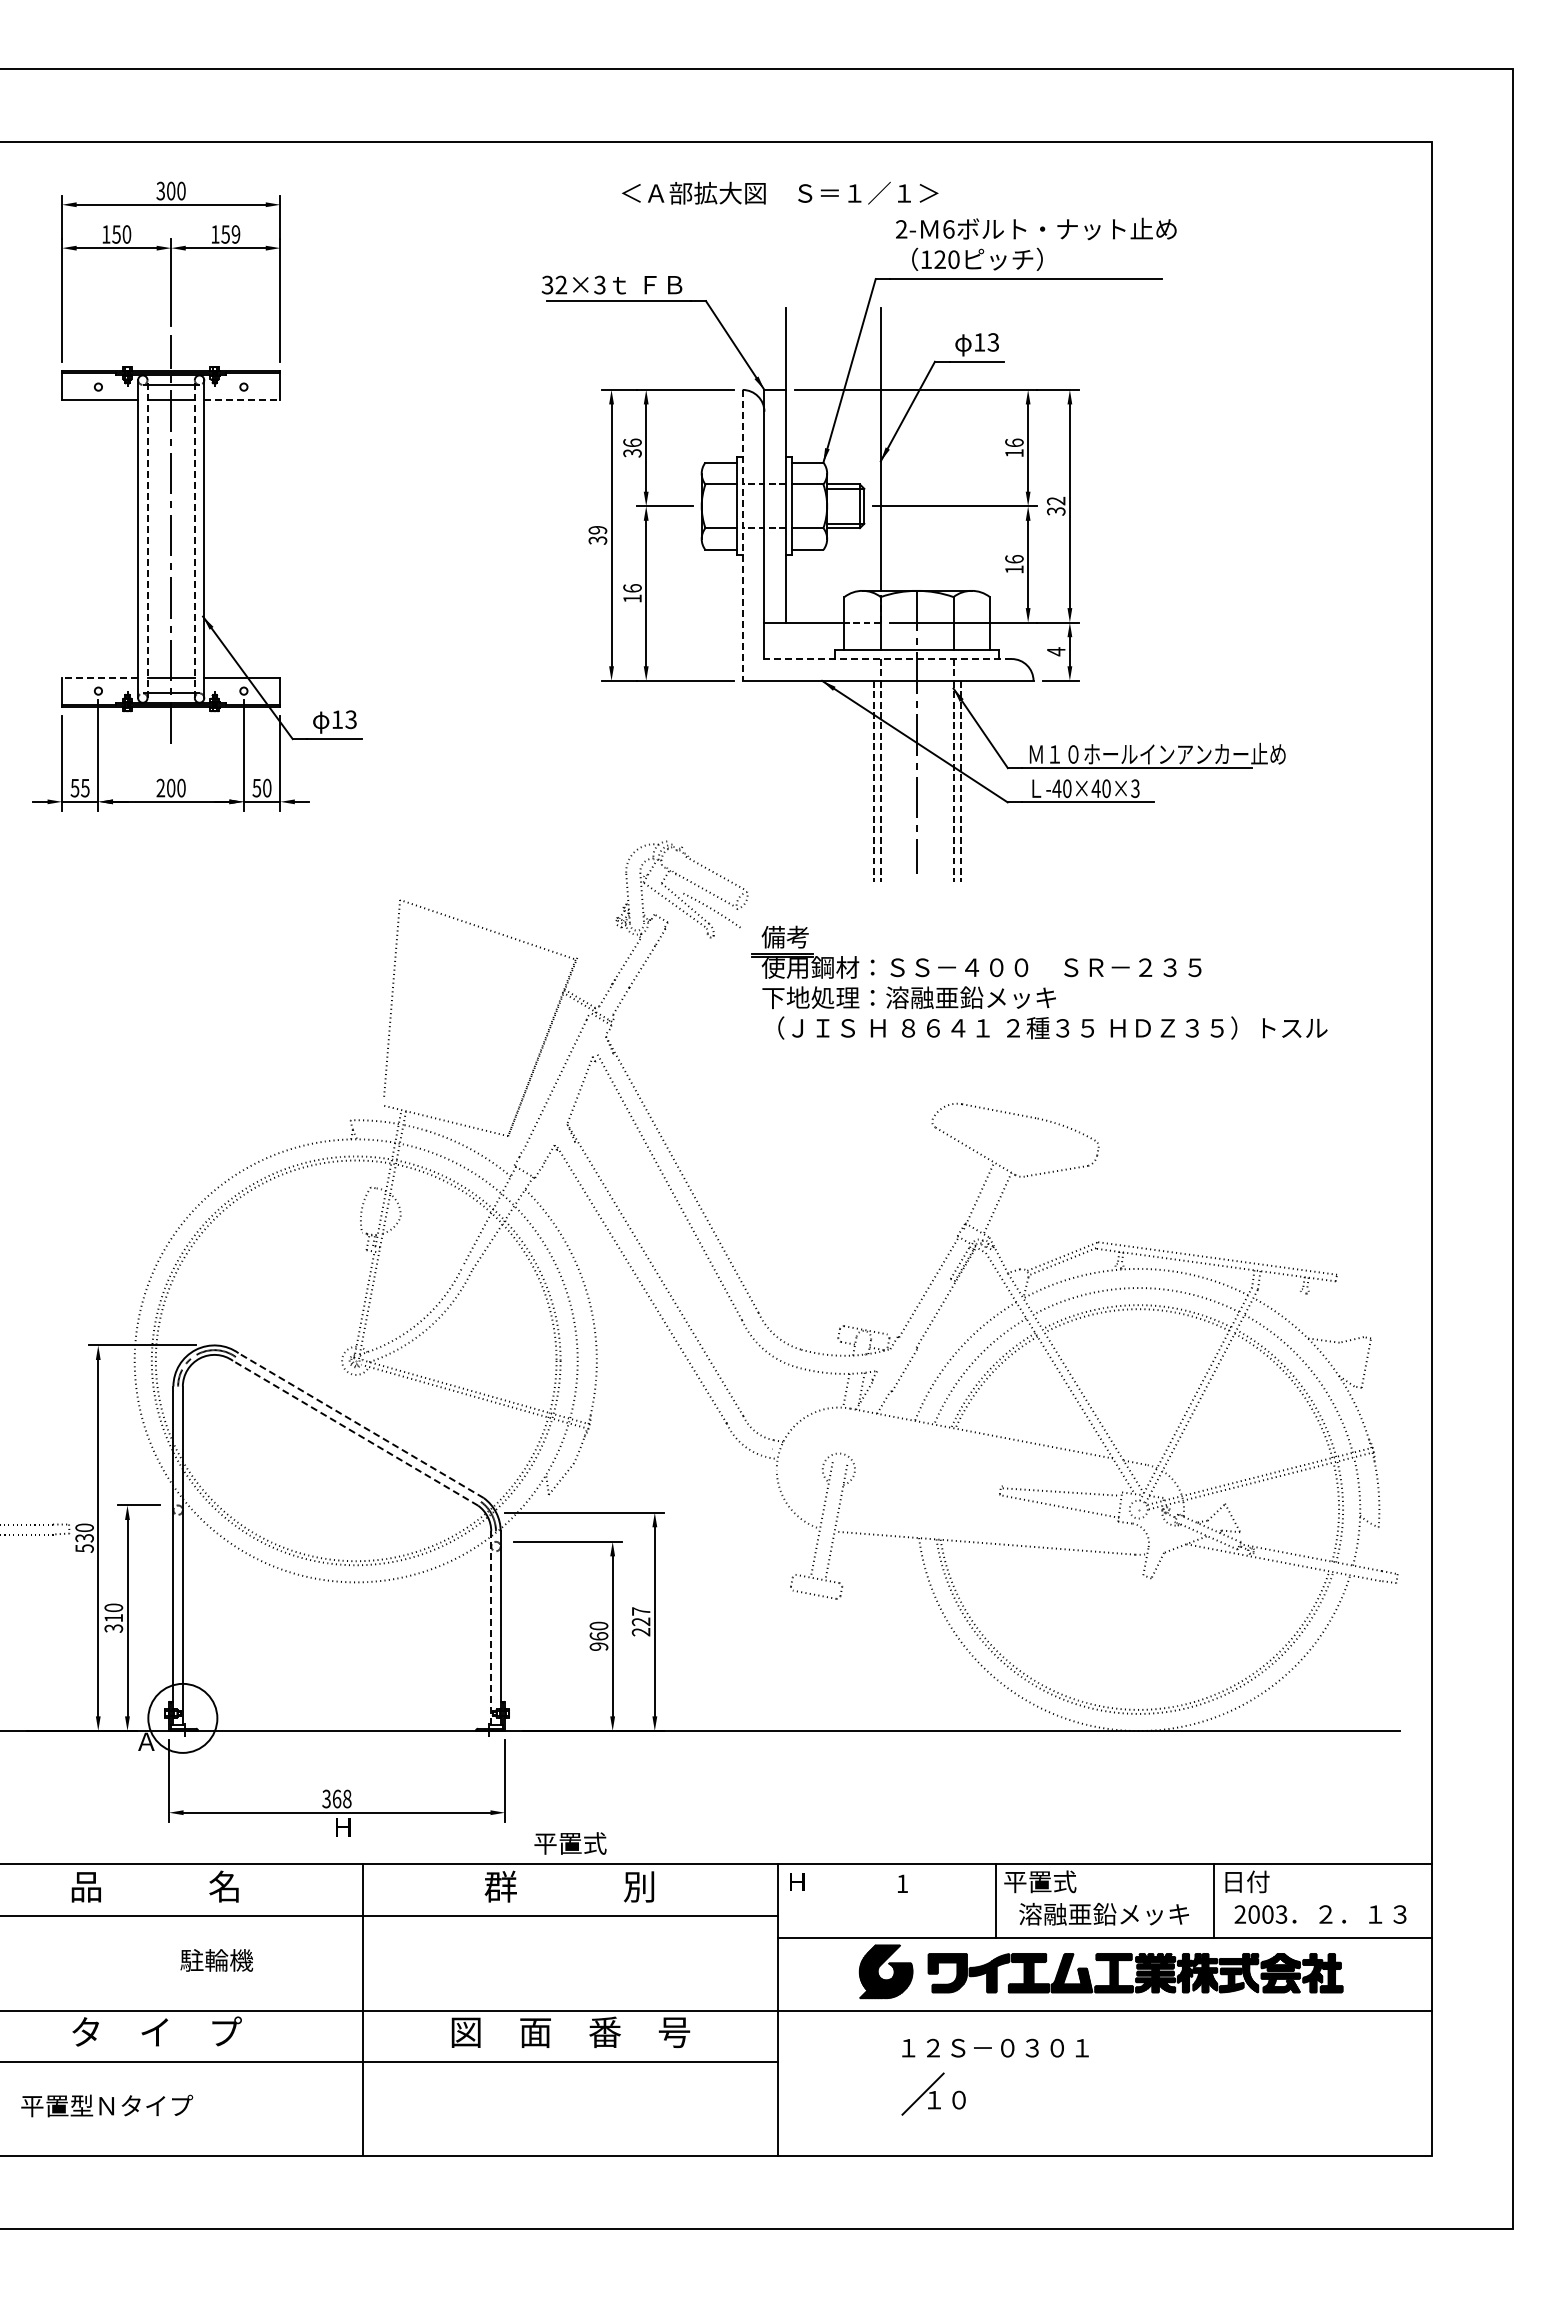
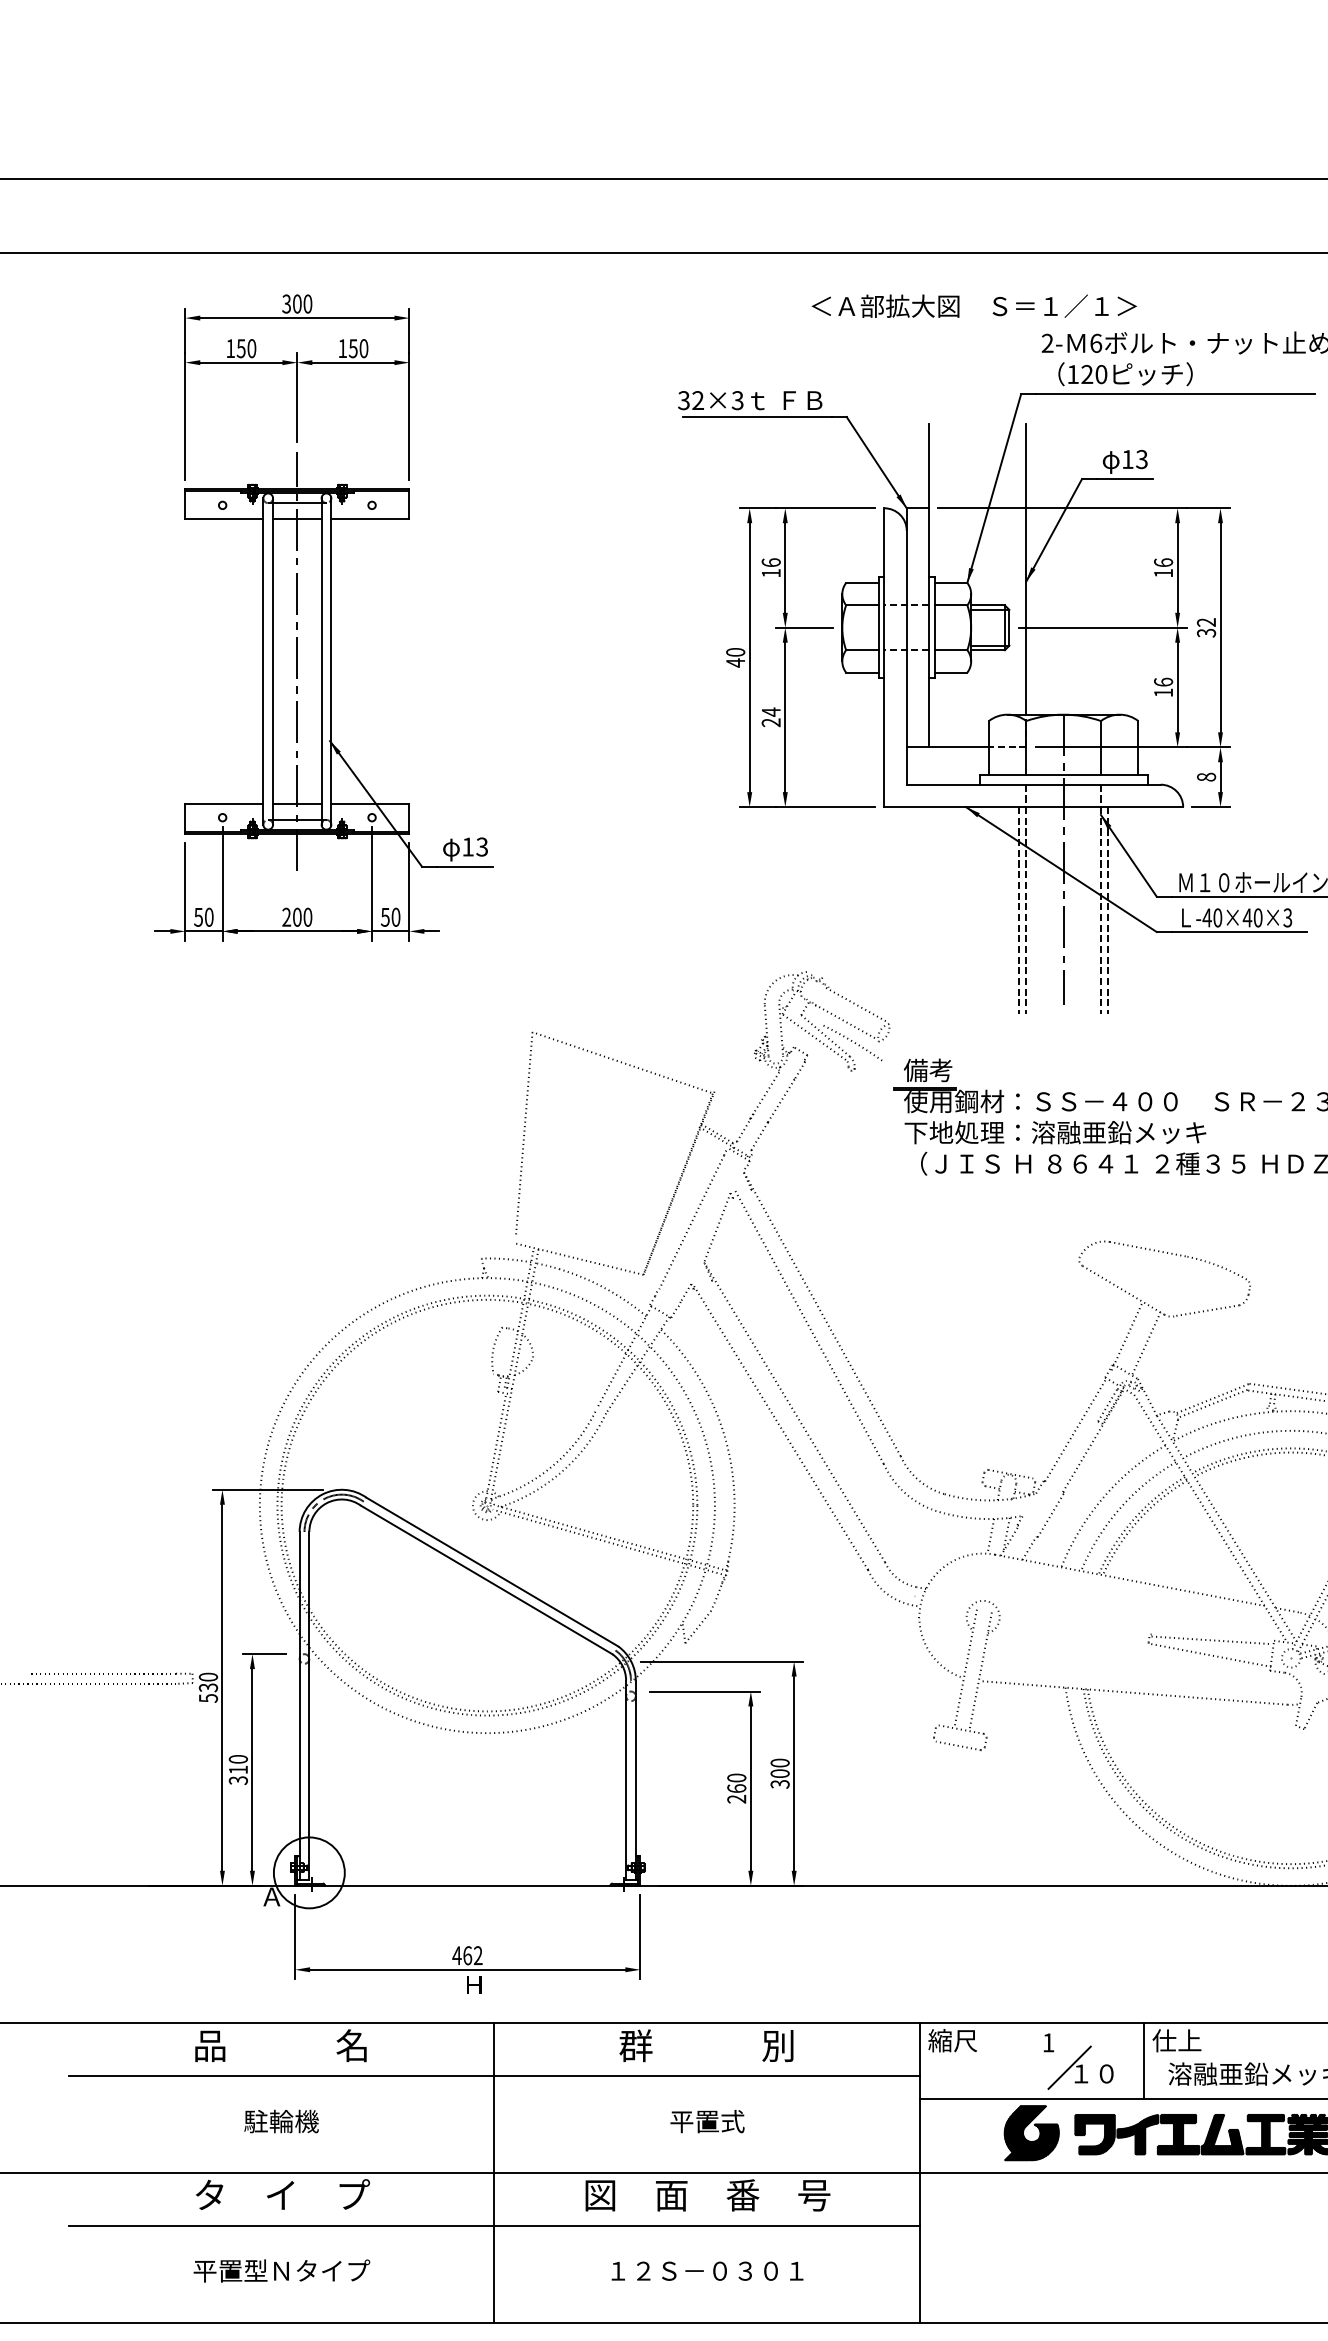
text: (780, 192) -> (974, 305), moved
text: (235, 234) -> (363, 348), 159 -> 150
line: (242, 400) -> (370, 519), dashed -> solid
text: (632, 453) -> (771, 573), 36 -> 16
text: (597, 535) -> (735, 657), 39 -> 40
line: (742, 535) -> (884, 657), dashed -> solid
line: (147, 539) -> (273, 661), dashed -> solid
line: (194, 539) -> (321, 661), dashed -> solid
text: (632, 592) -> (771, 716), 16 -> 24
text: (1056, 651) -> (1206, 776), 4 -> 8
line: (888, 659) -> (1034, 785), dashed -> solid
line: (99, 678) -> (223, 804), dashed -> solid
text: (85, 787) -> (209, 916), 55 -> 50
line: (360, 1425) -> (491, 1572), dashed -> solid
line: (355, 1433) -> (486, 1580), dashed -> solid
text: (640, 1621) -> (779, 1773), 227 -> 300
line: (491, 1628) -> (626, 1780), dashed -> solid
text: (599, 1646) -> (737, 1799), 960 -> 260
text: (336, 1798) -> (467, 1955), 368 -> 462
text: (570, 1843) -> (707, 2121), moved
text: (808, 1881) -> (952, 2040), Ｈ -> 縮尺
text: (1039, 1881) -> (1189, 2040), 平置式 -> 仕上
text: (216, 1960) -> (281, 2121), moved
text: (995, 2047) -> (707, 2270), moved
part: (933, 2093) -> (1080, 2067), moved
text: (107, 2105) -> (282, 2270), moved

